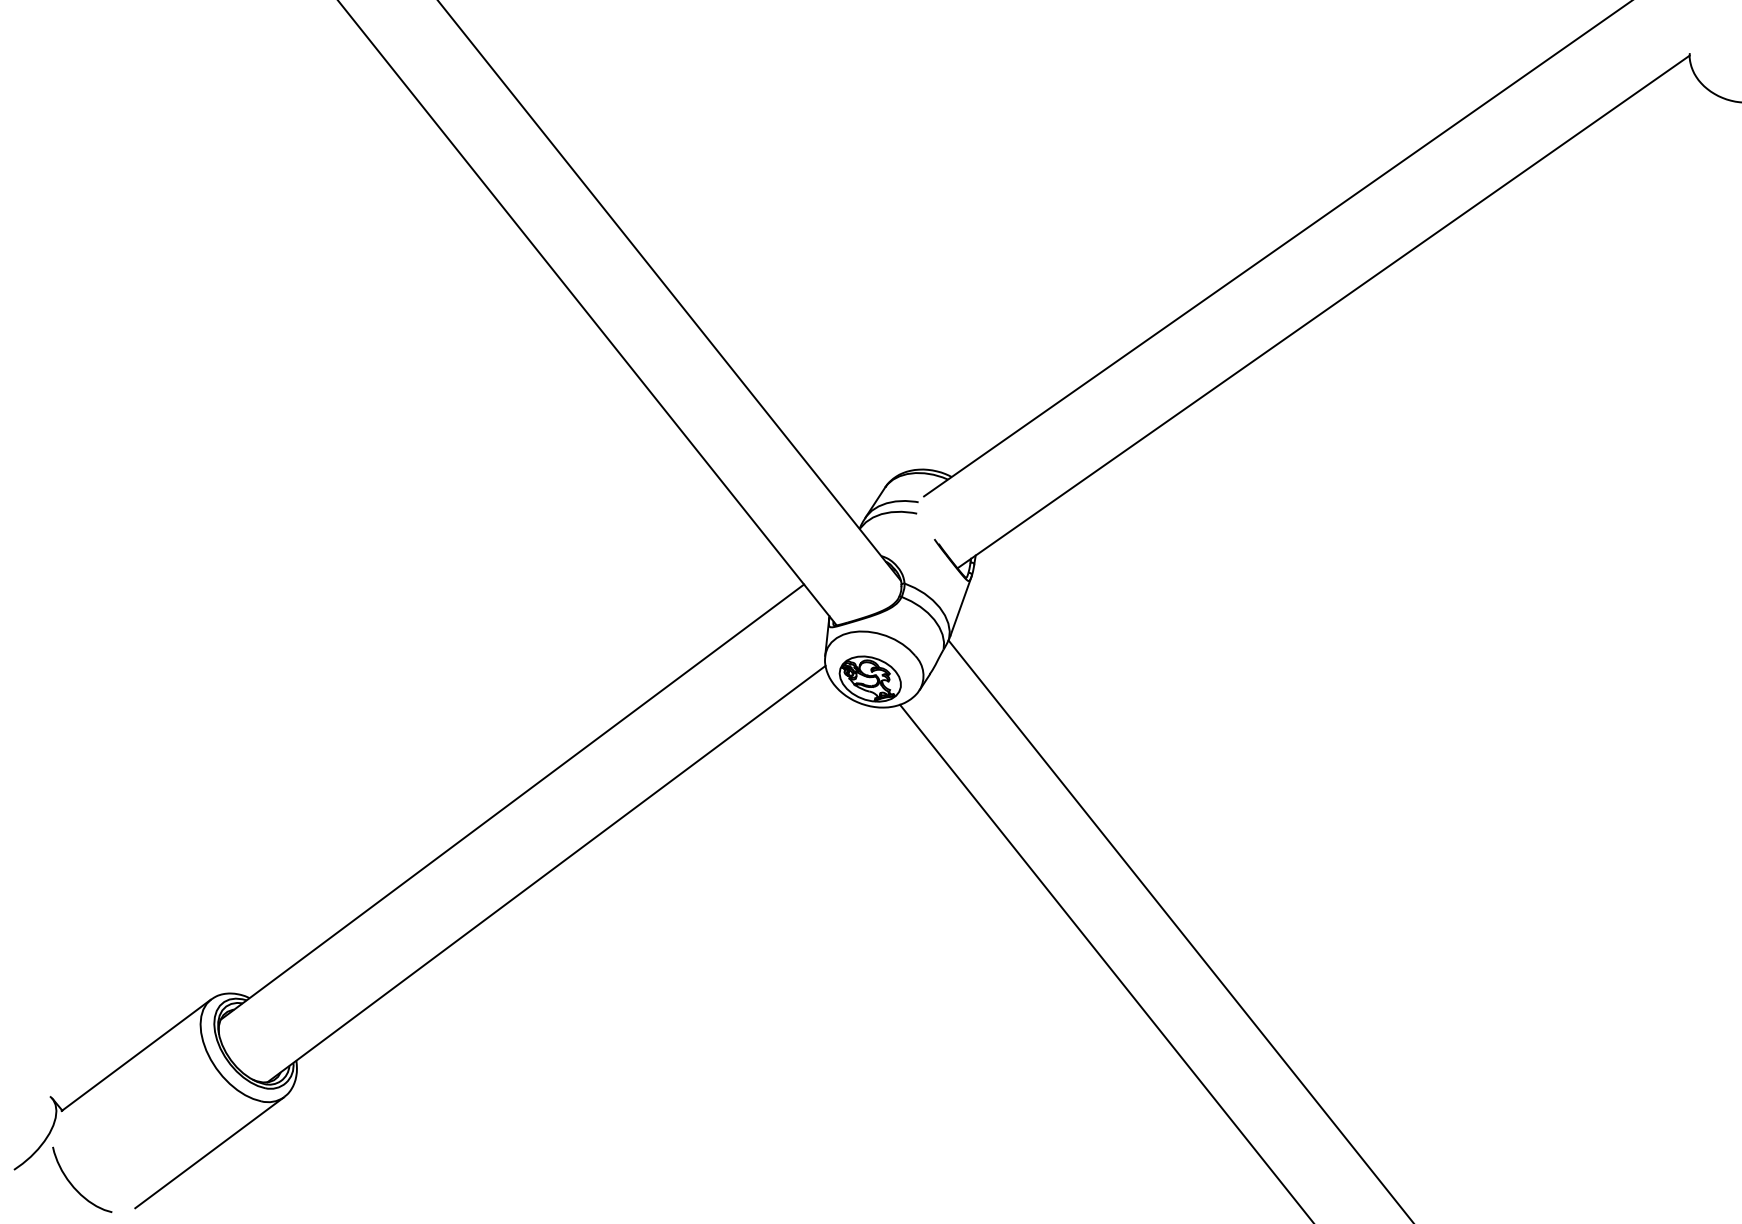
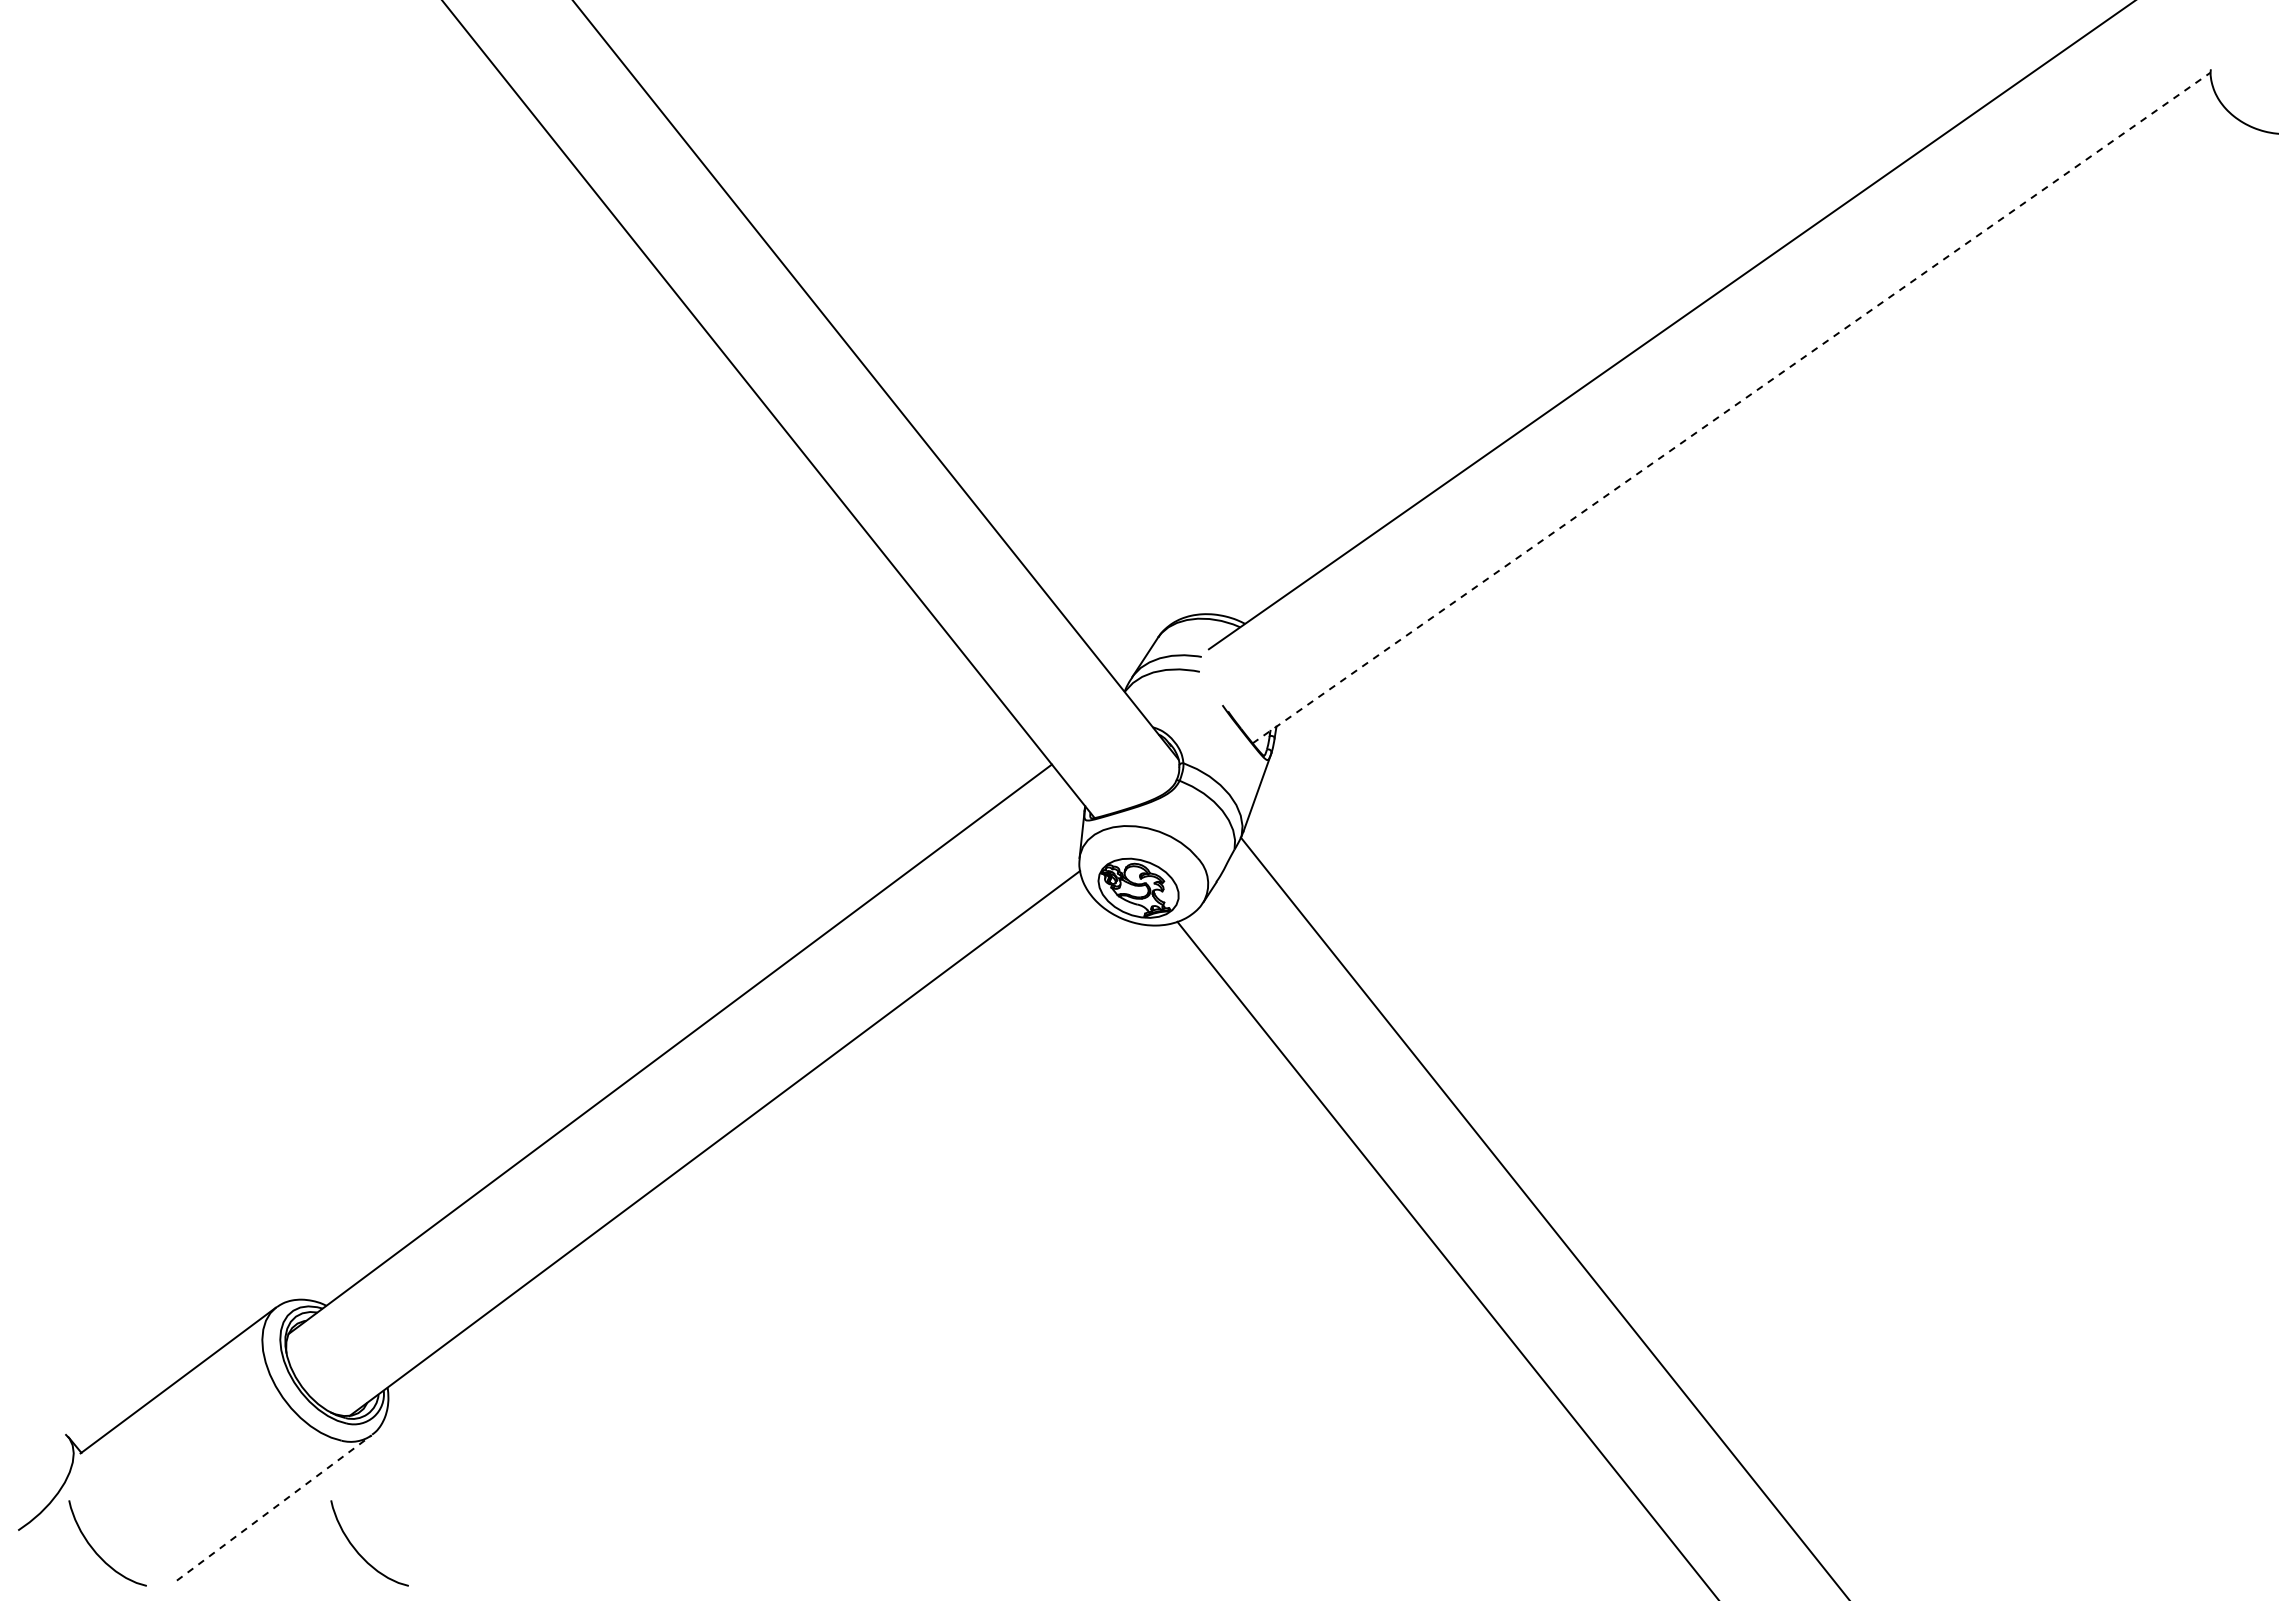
line: (1323, 312) -> (1731, 408), solid -> dashed
line: (209, 1152) -> (274, 1507), solid -> dashed
curve: (274, 1185) -> (358, 1551), added

